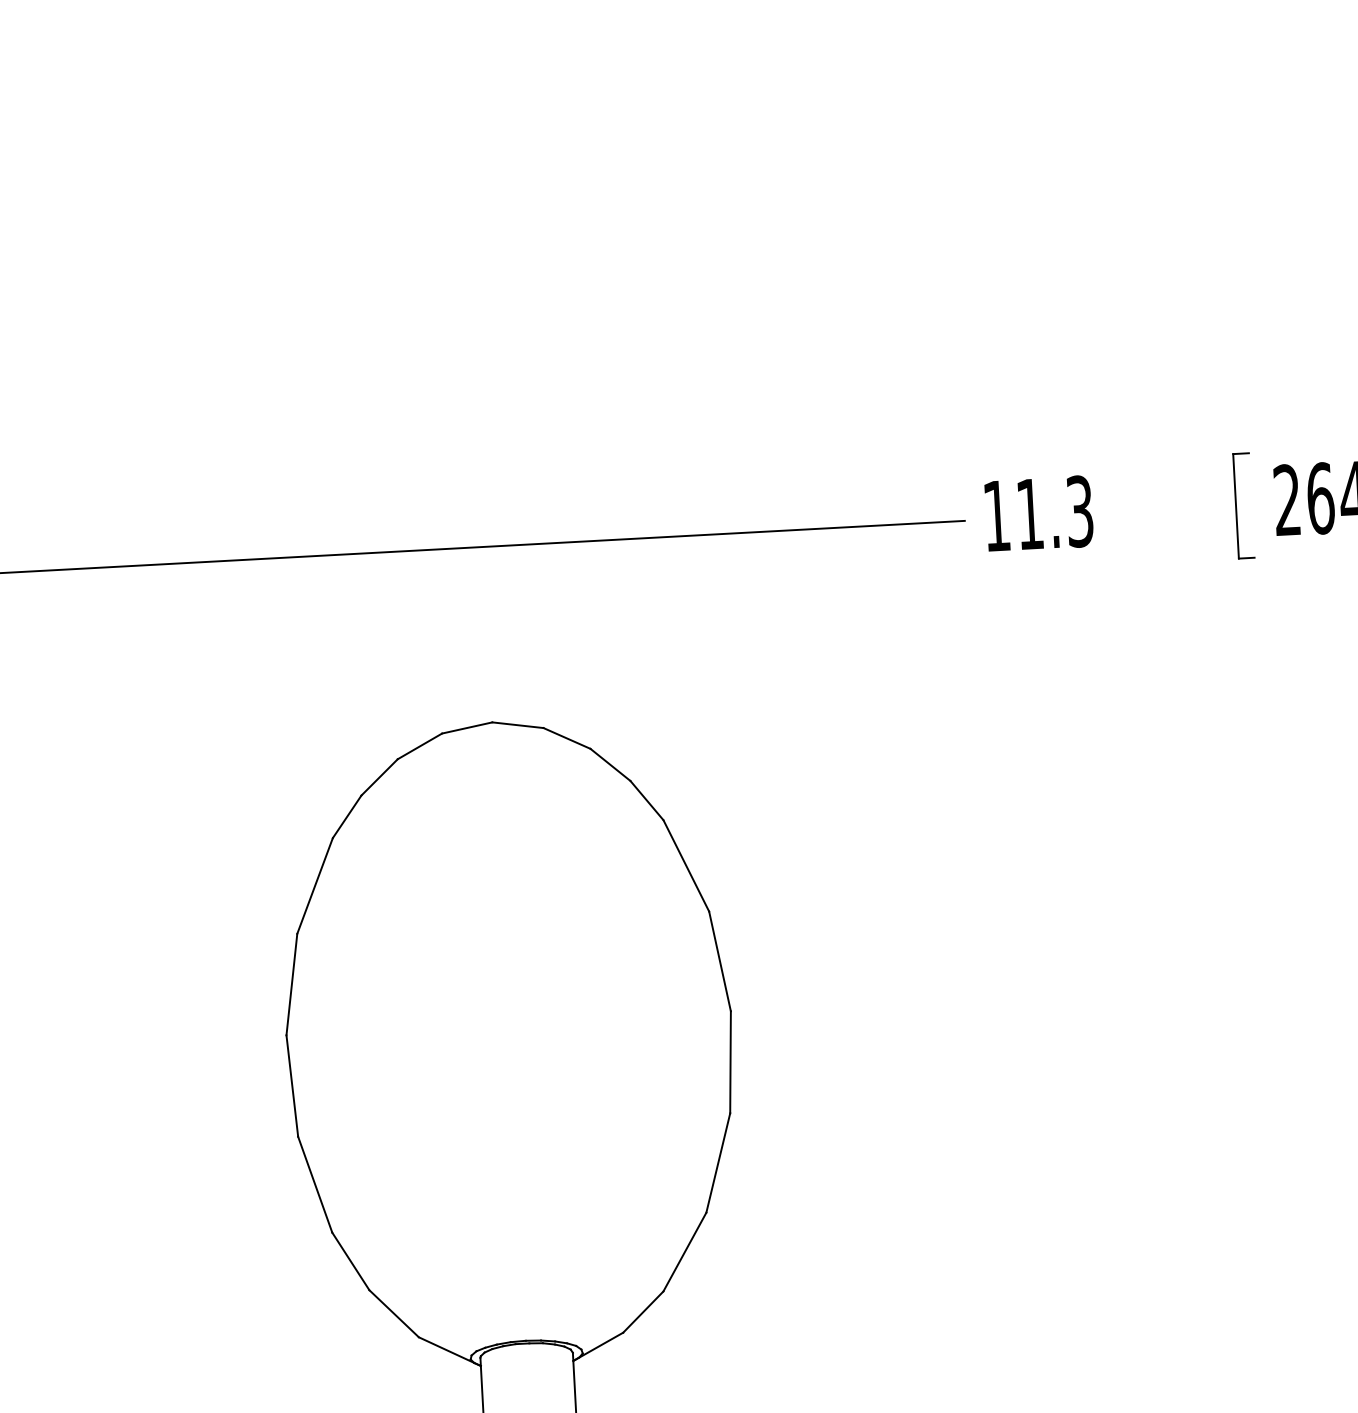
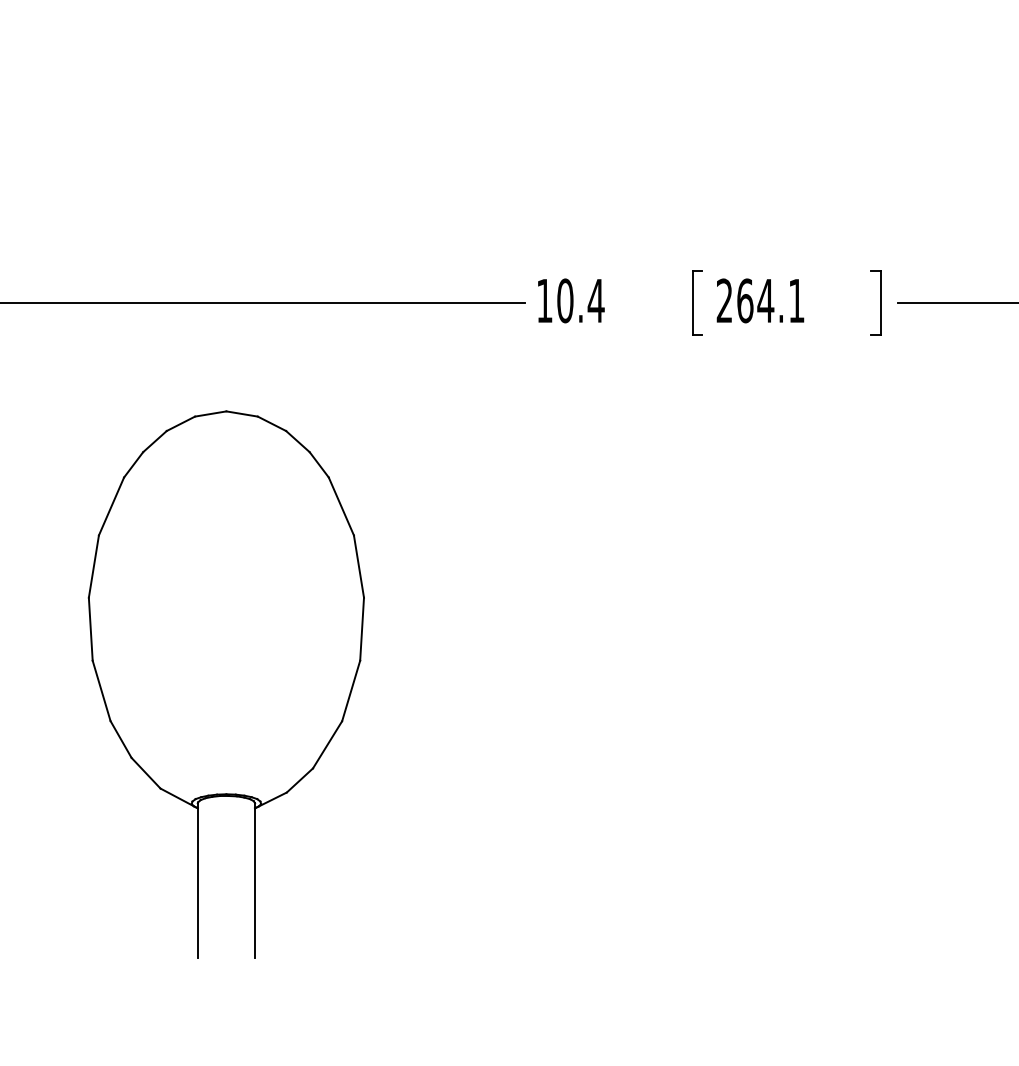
text: (1054, 512) -> (580, 300), 11.3 -> 10.4

